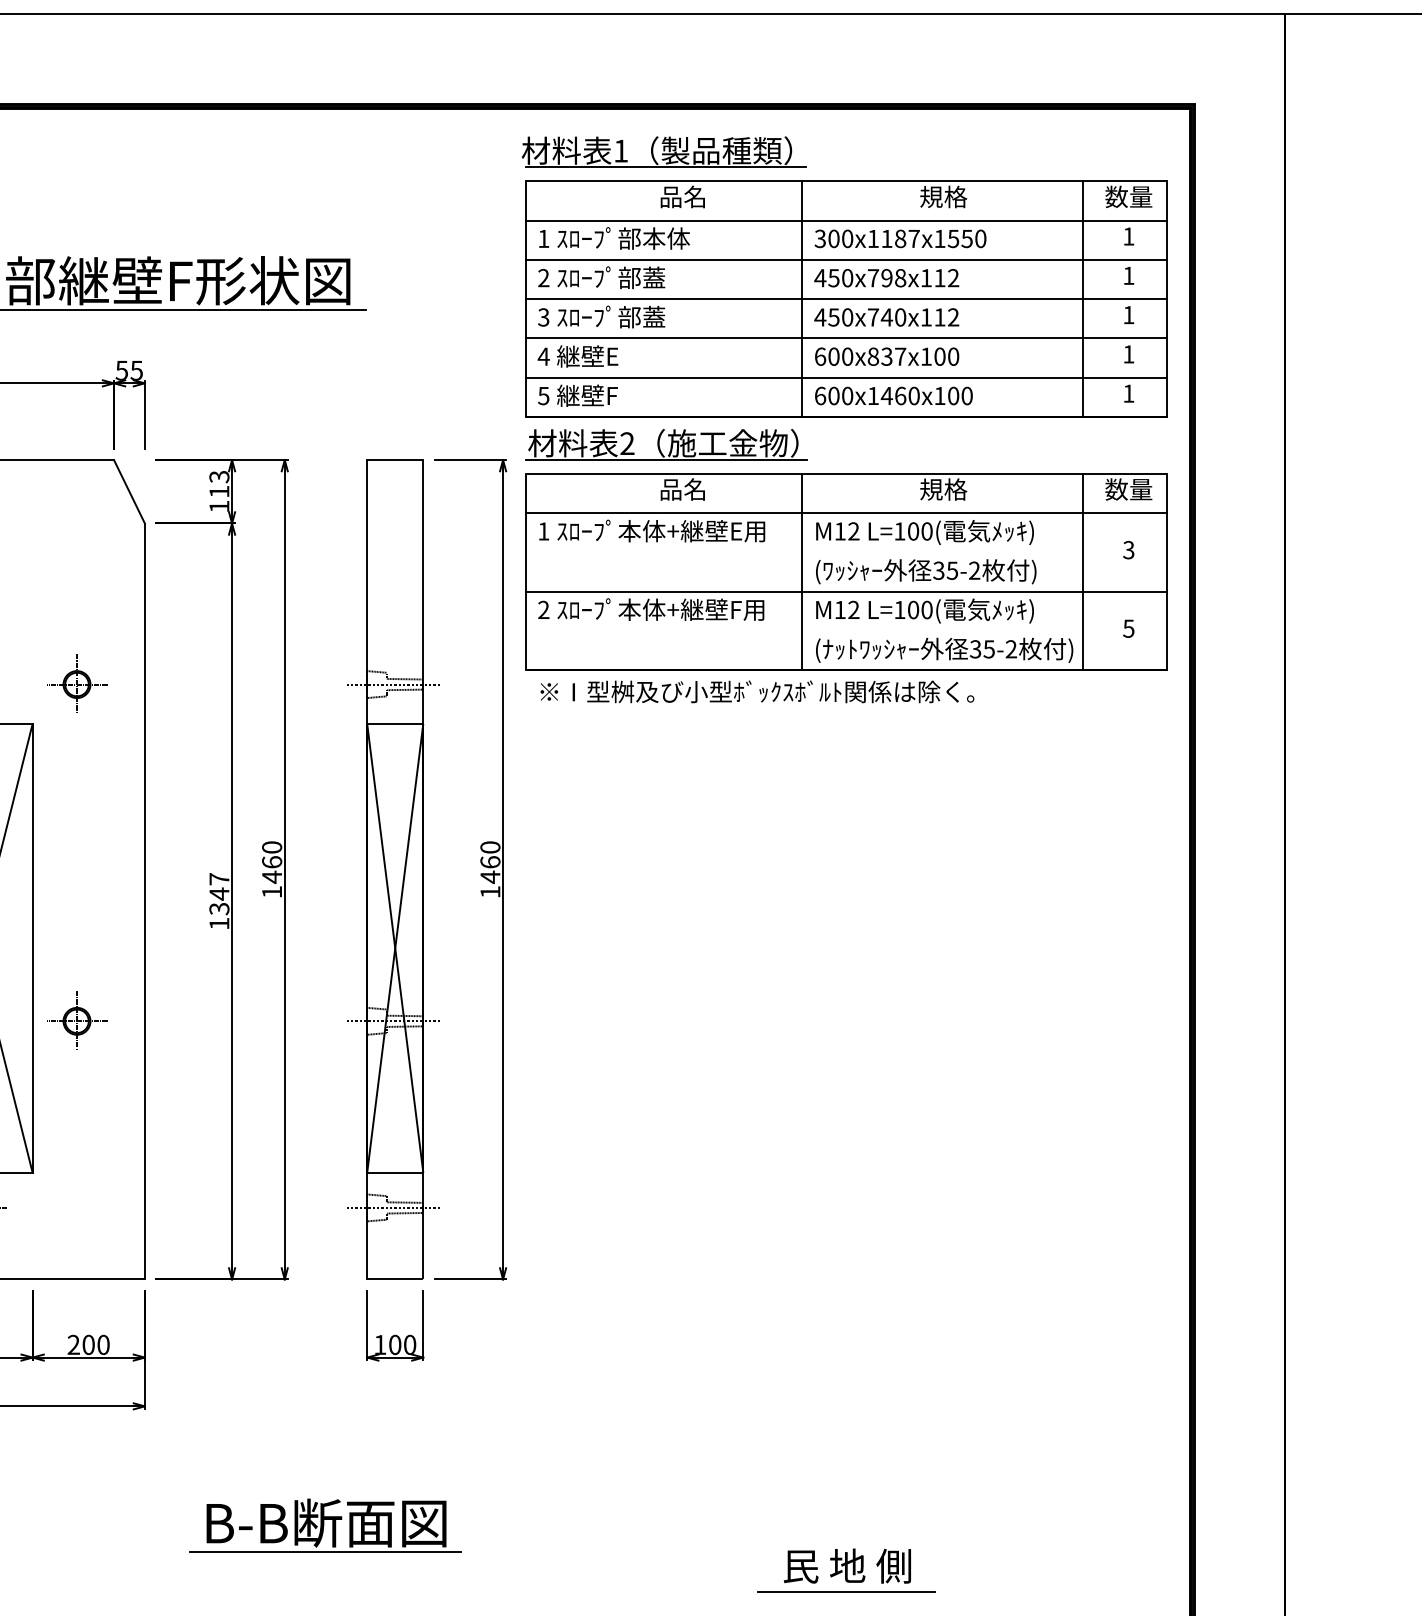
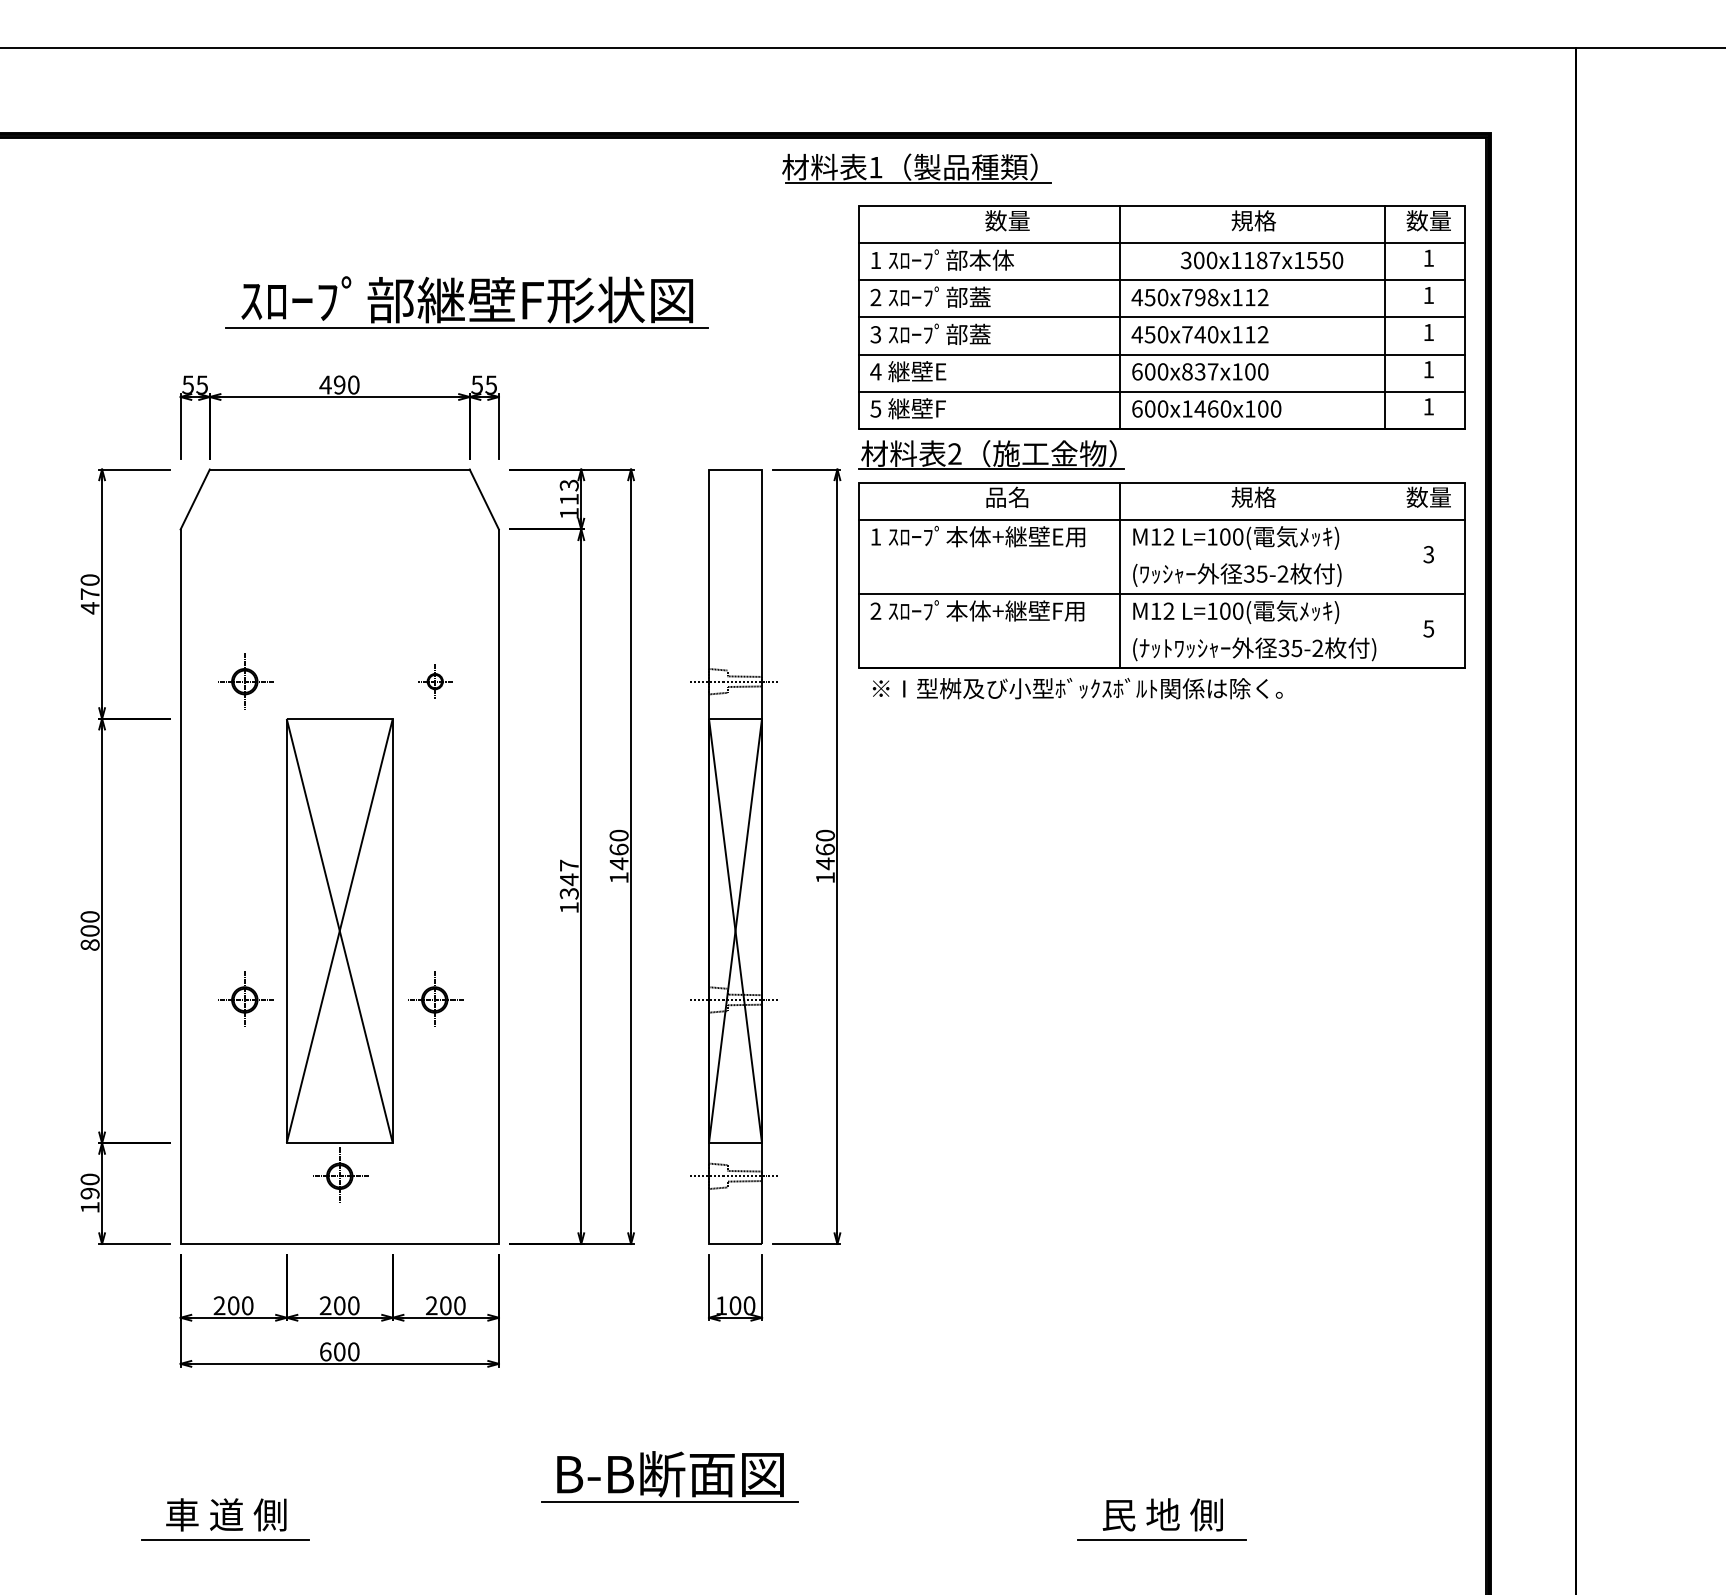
part: (663, 152) -> (916, 168), moved
text: (683, 196) -> (1007, 220), 品名 -> 数量
text: (901, 238) -> (1262, 260), moved
line: (1083, 572) -> (1385, 575), removed
part: (77, 684) -> (435, 681), size x0.6

